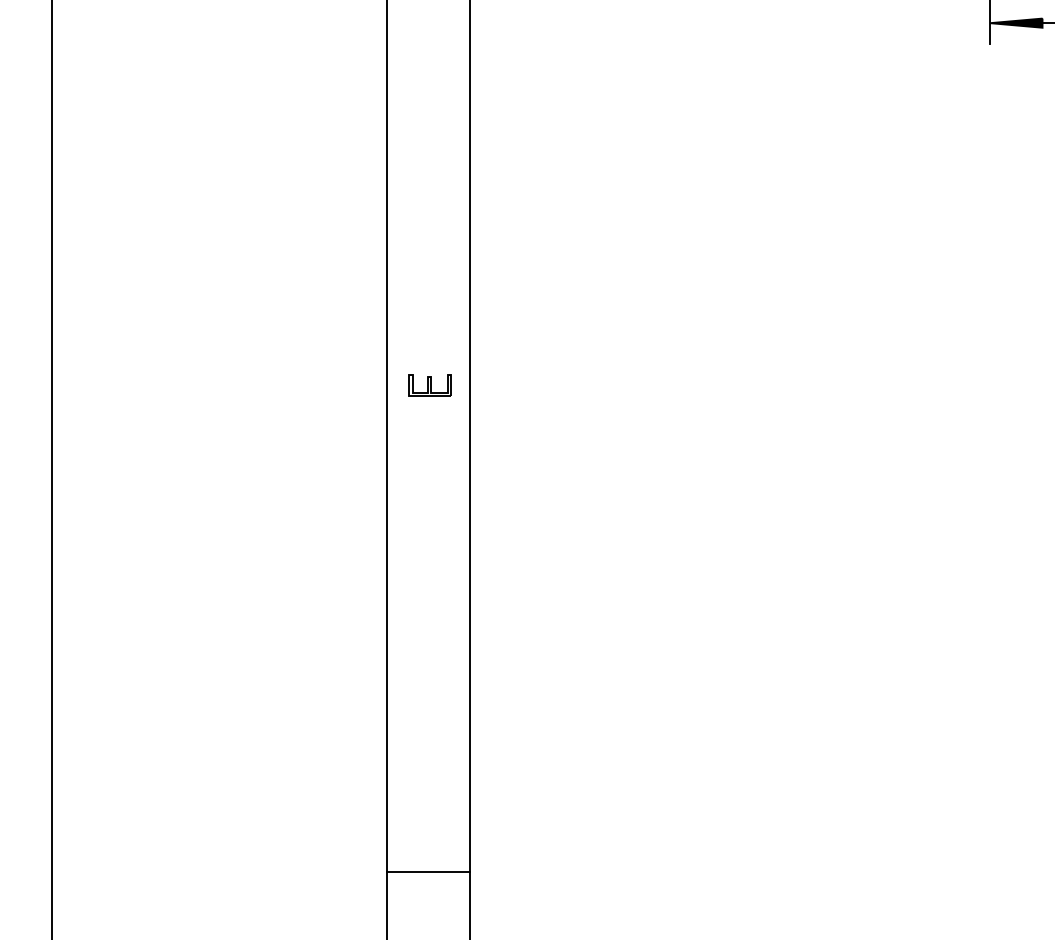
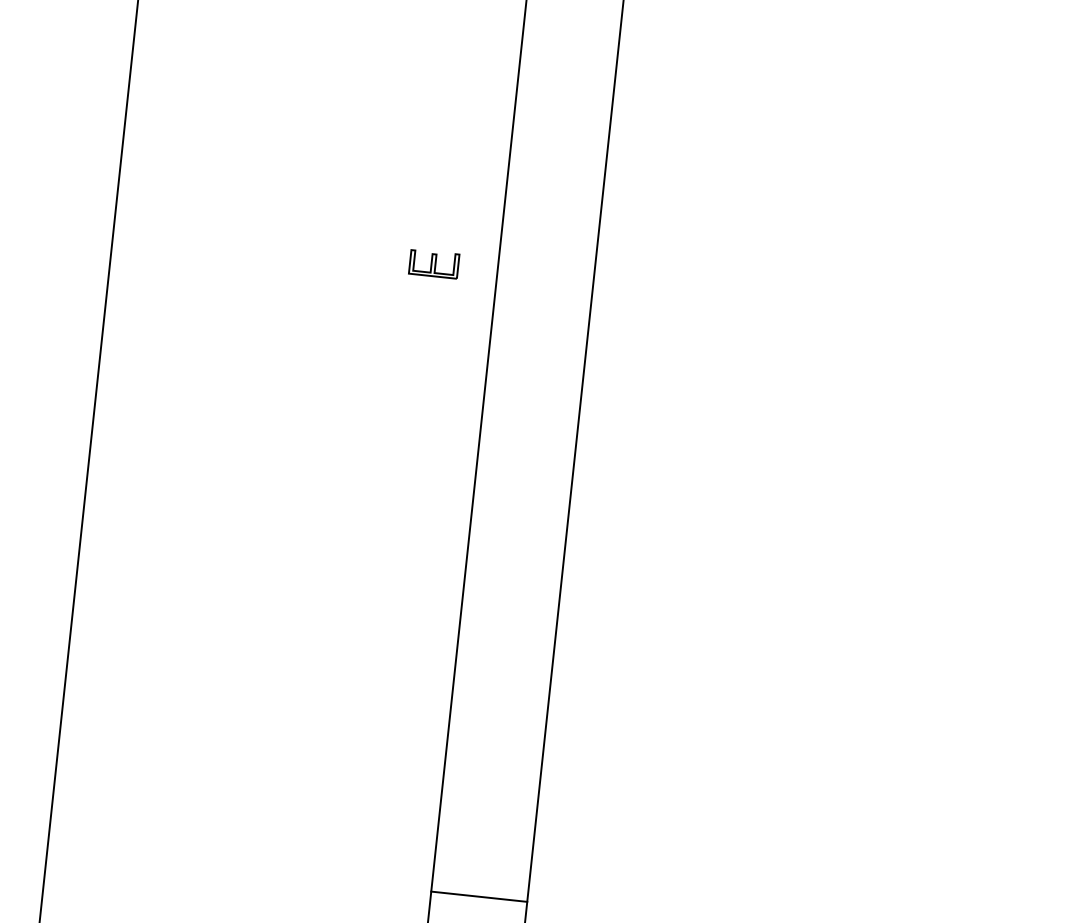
part: (429, 385) -> (433, 264), moved
line: (428, 872) -> (479, 897), moved

